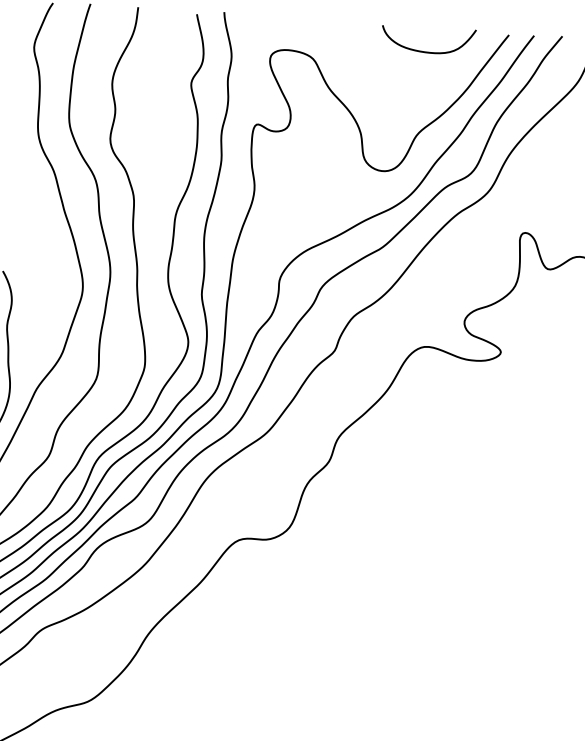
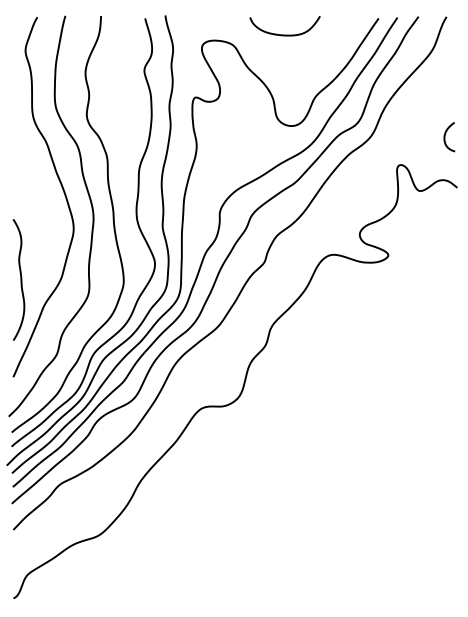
curve: (427, 51) -> (284, 34), moved

